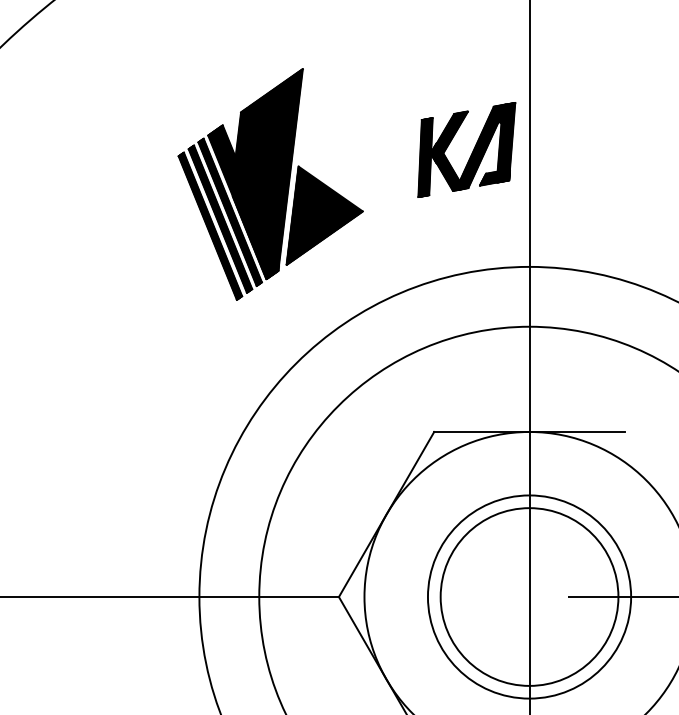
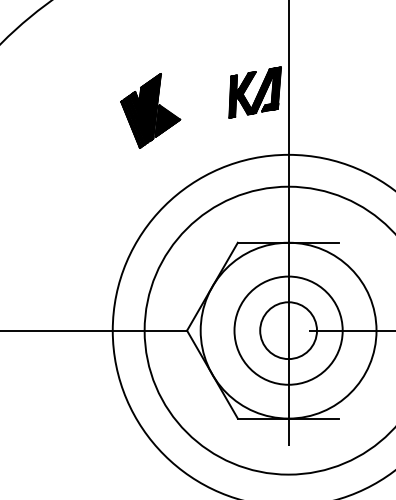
part: (270, 183) -> (150, 110), size x0.6
circle: (529, 596) -> (288, 330), size x0.6

